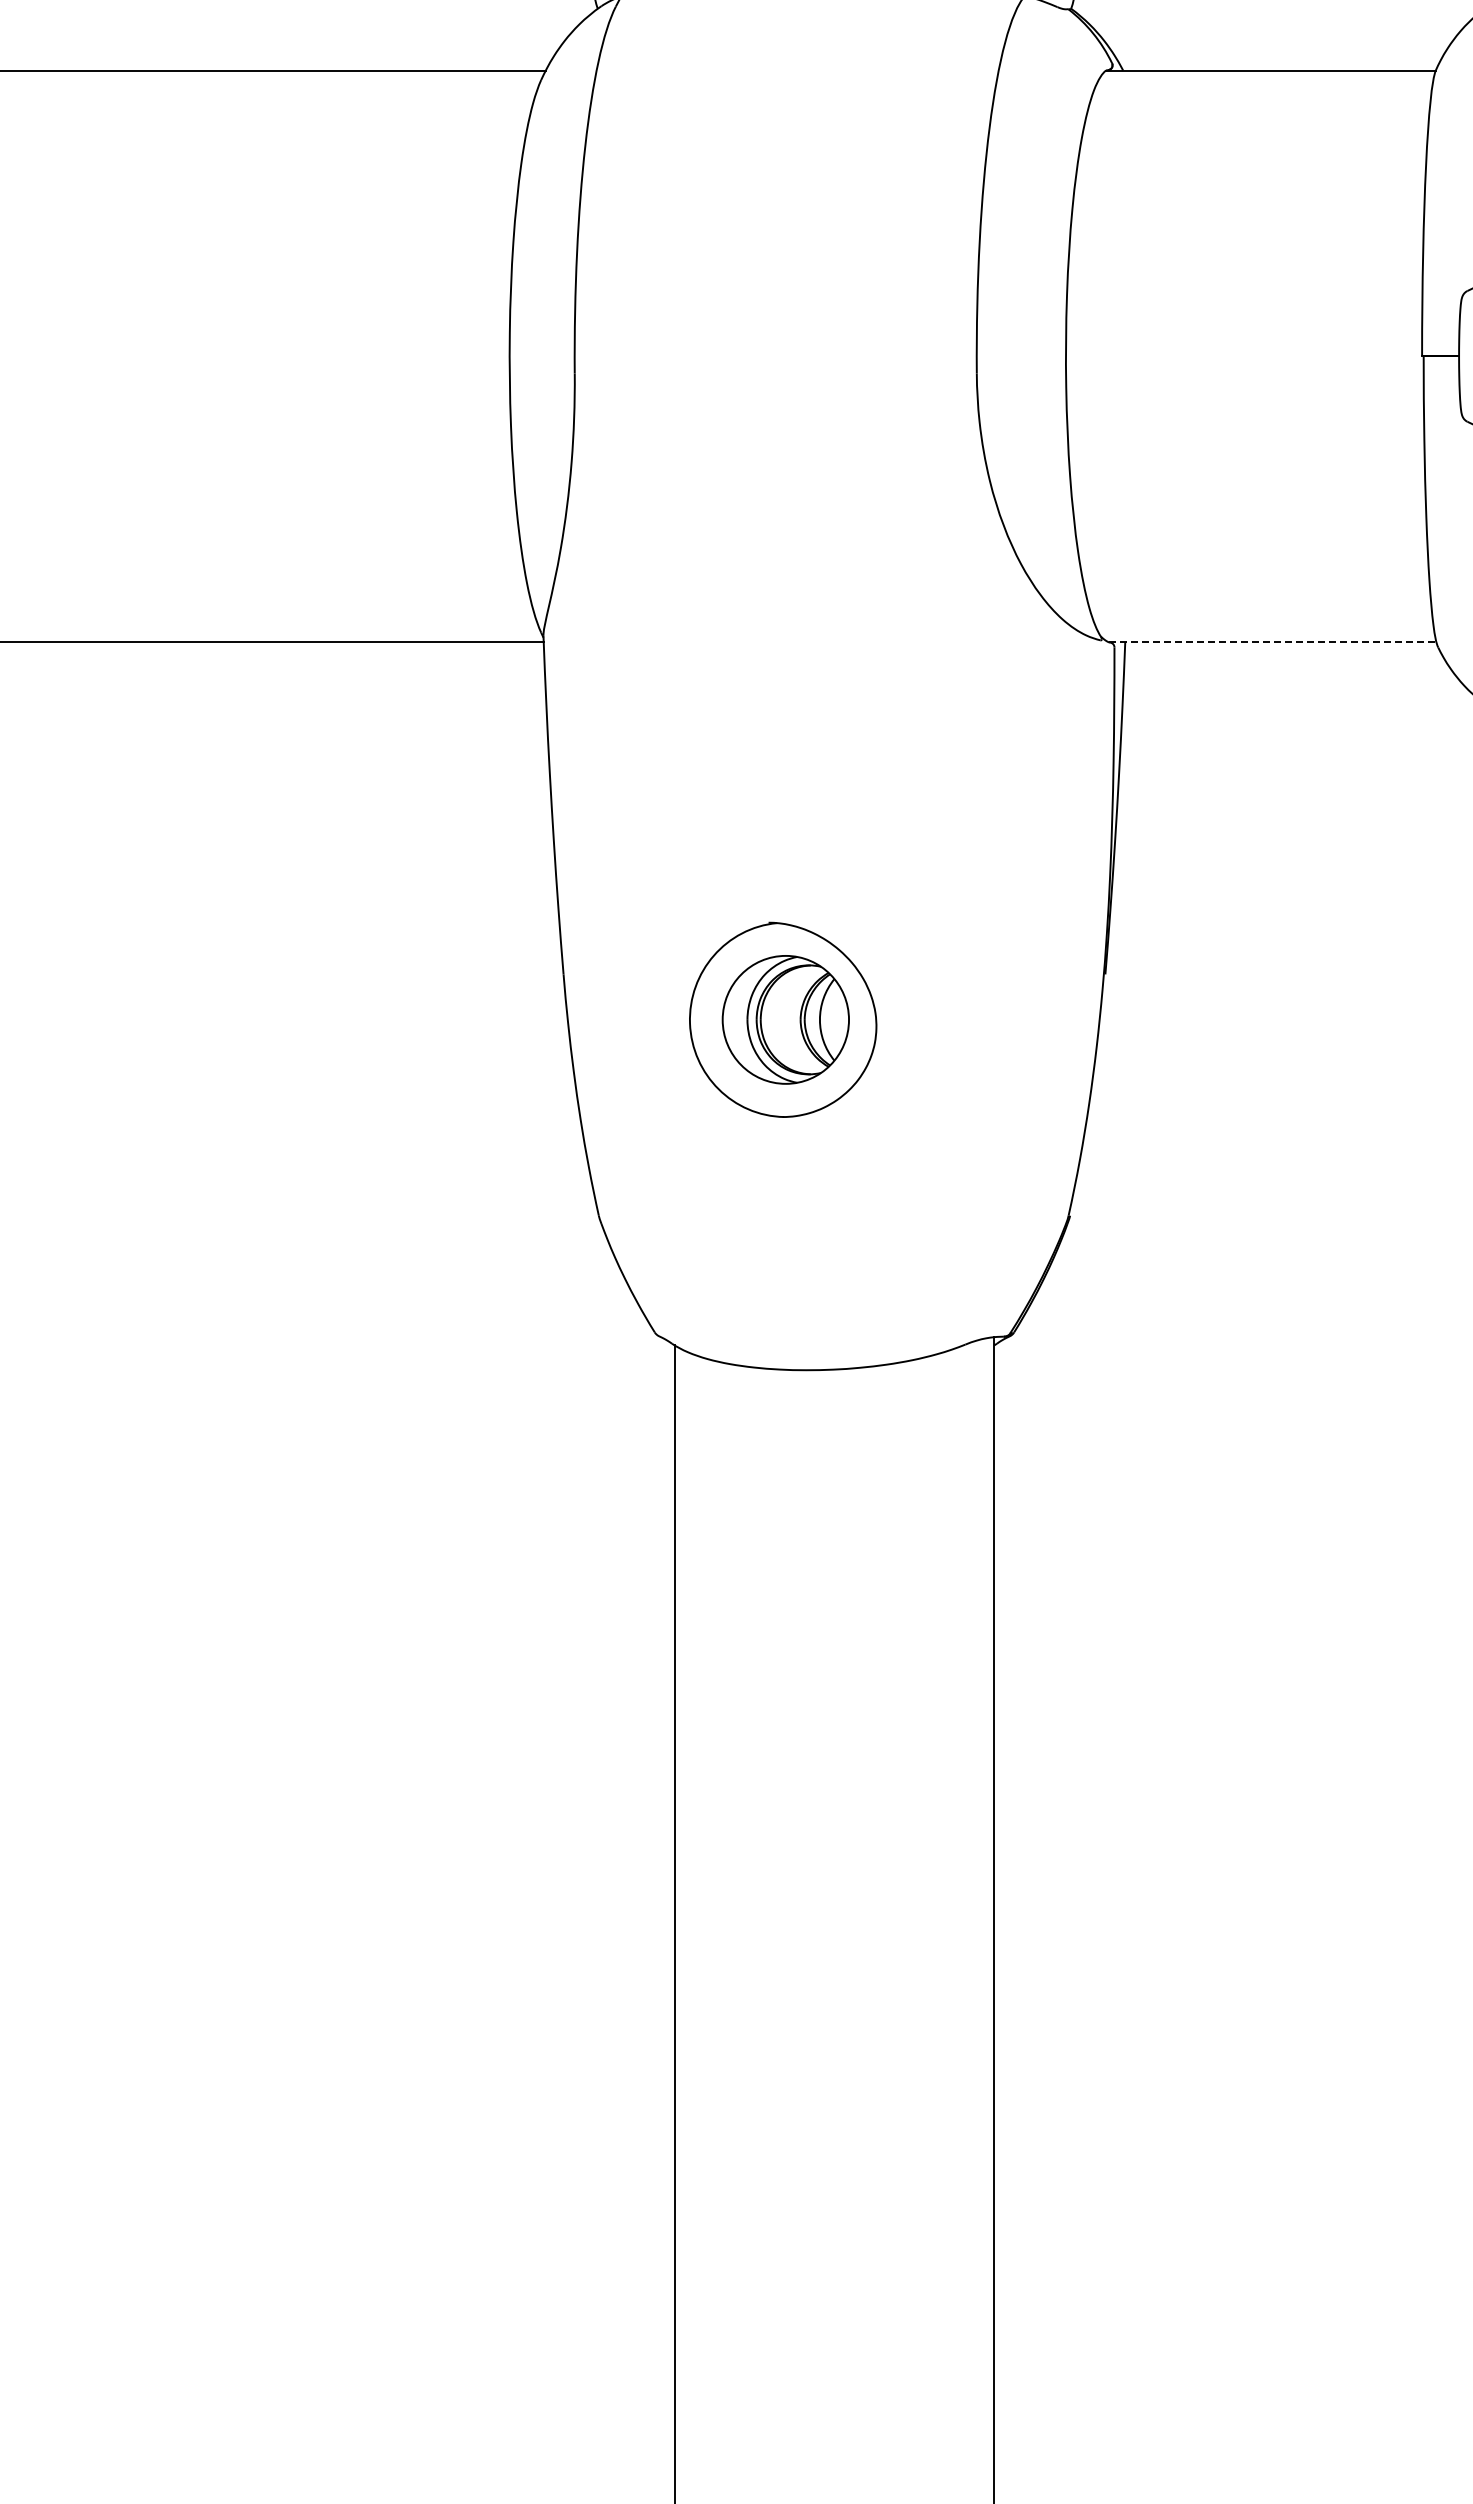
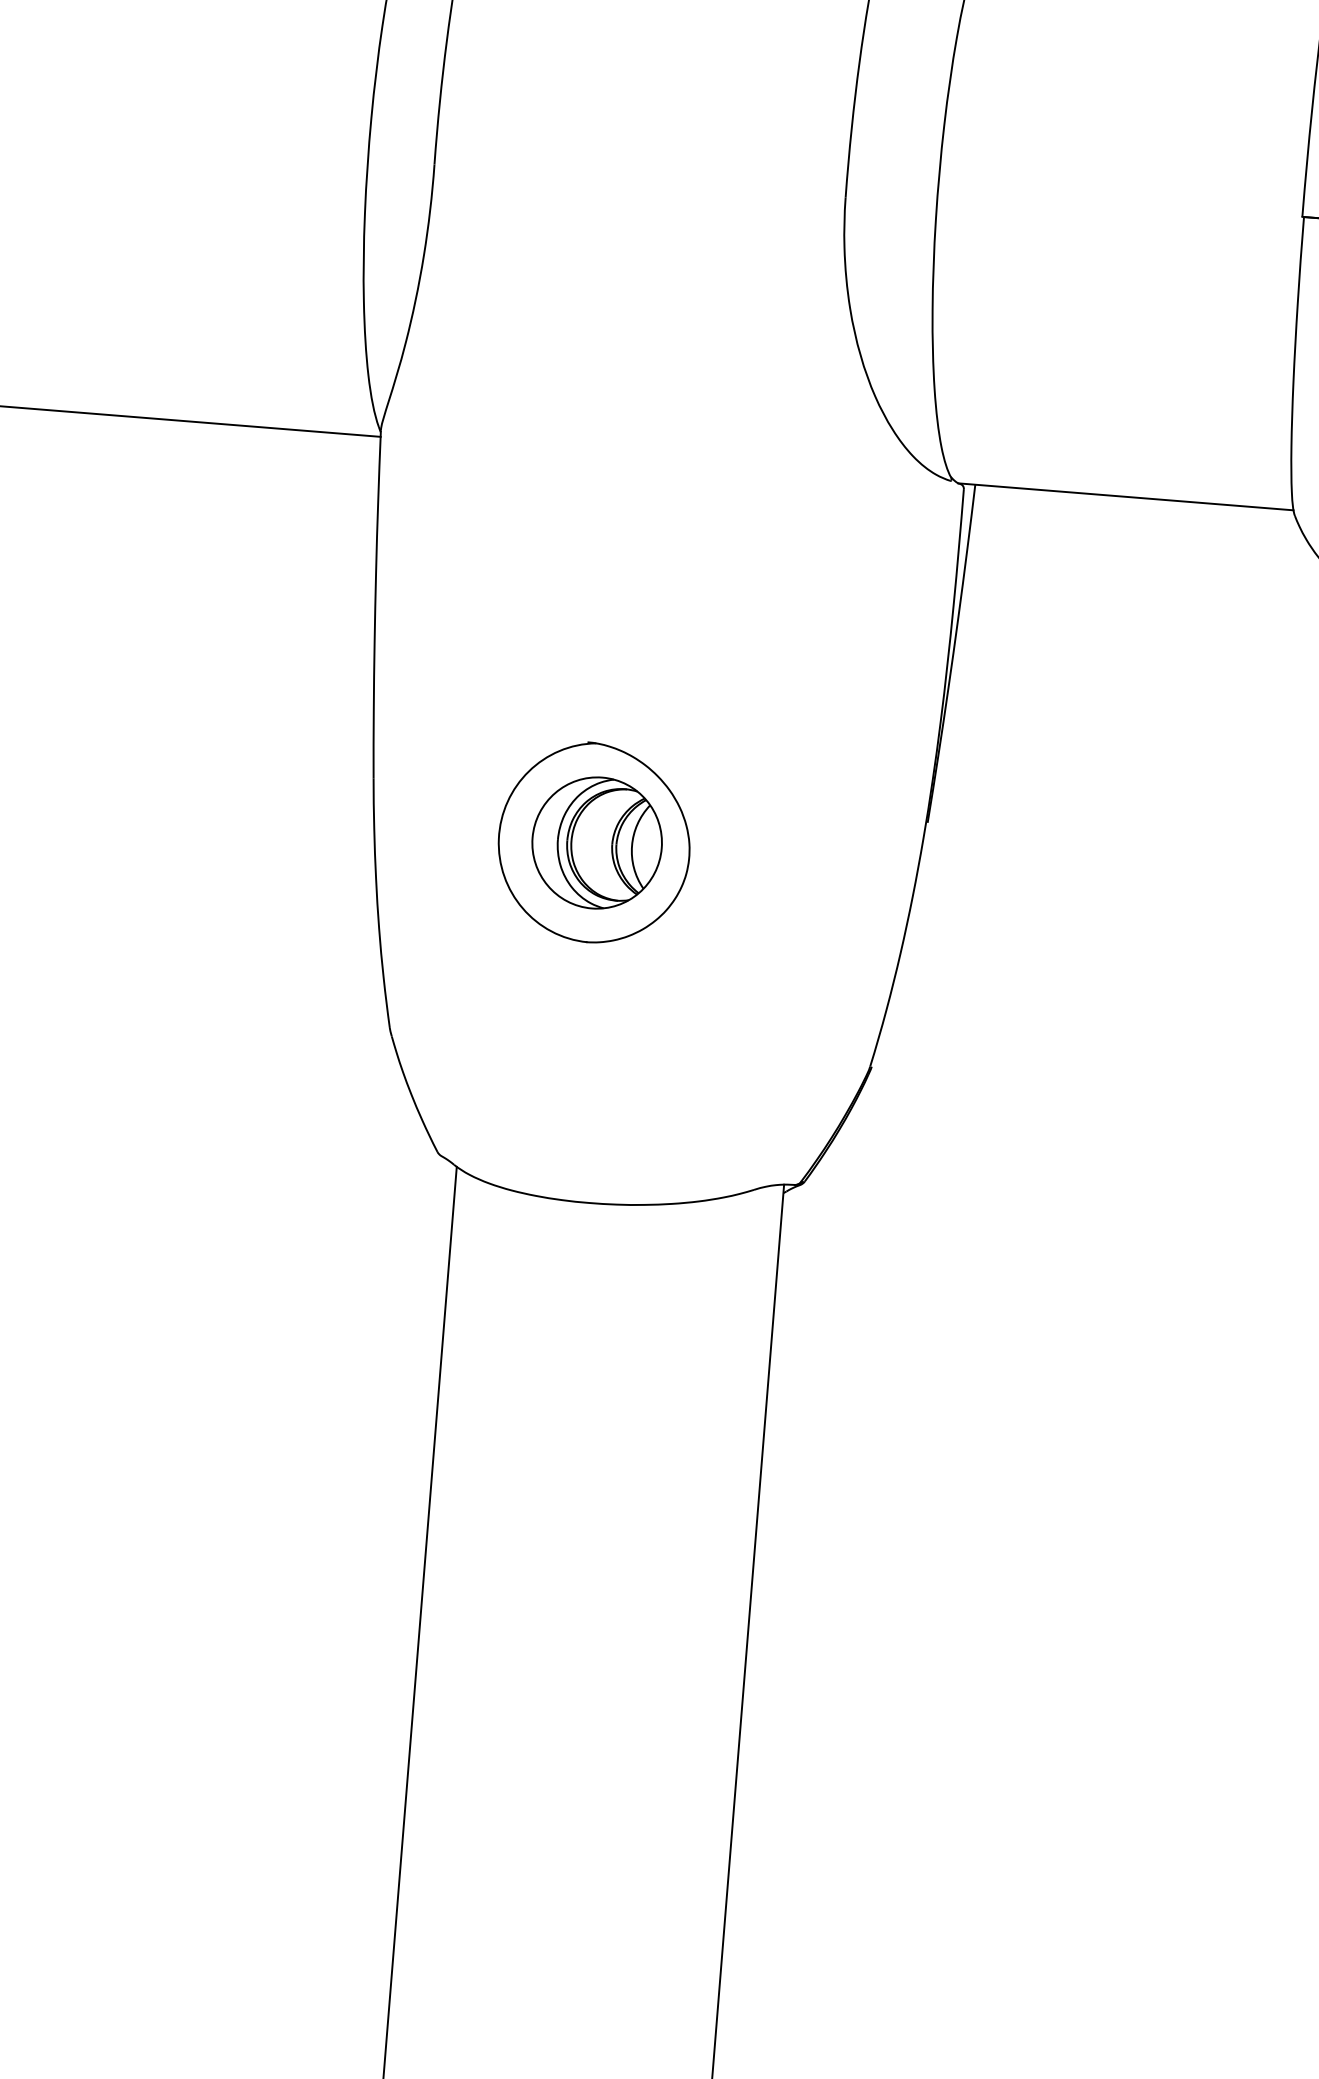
line: (1272, 642) -> (1125, 497), dashed -> solid

